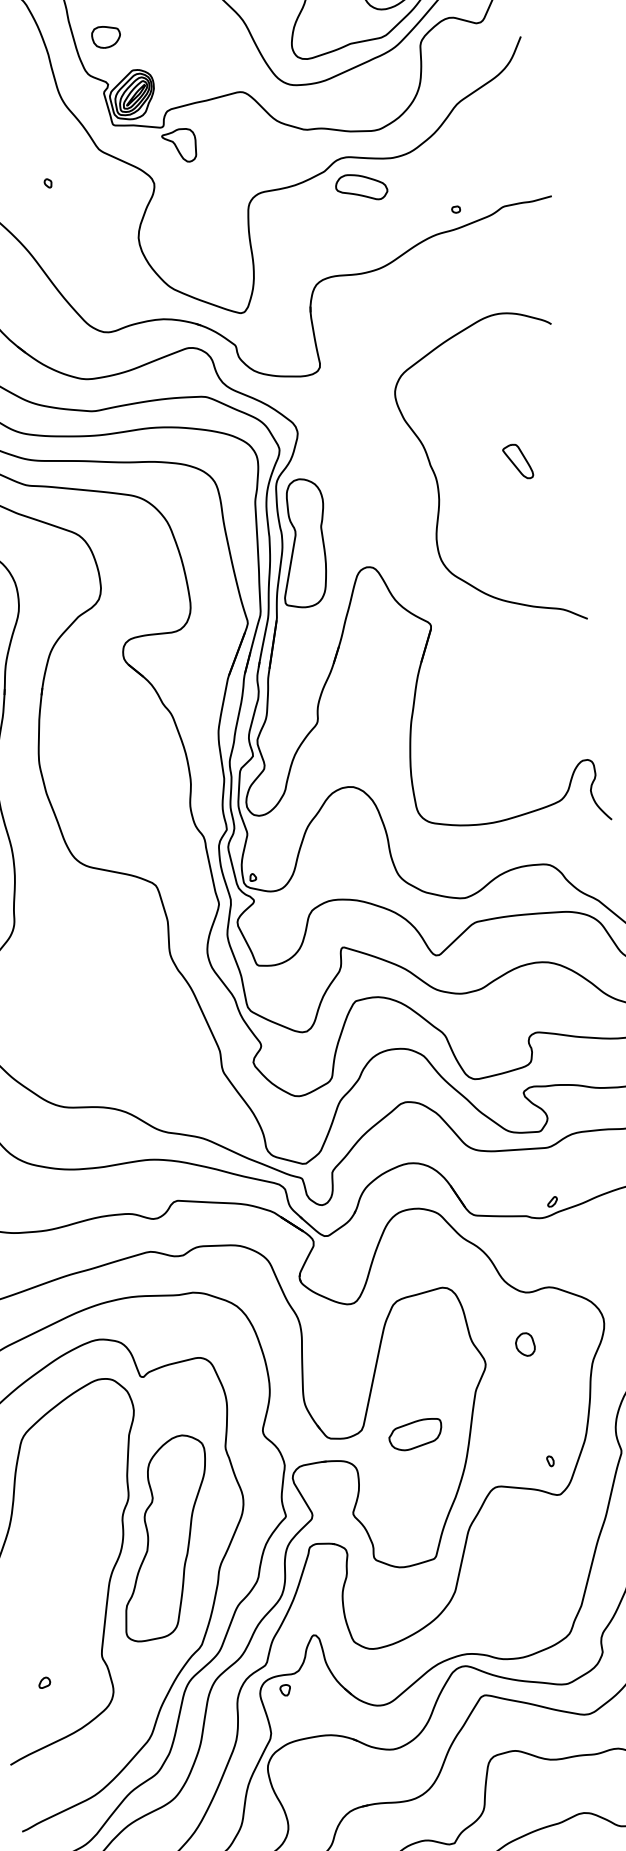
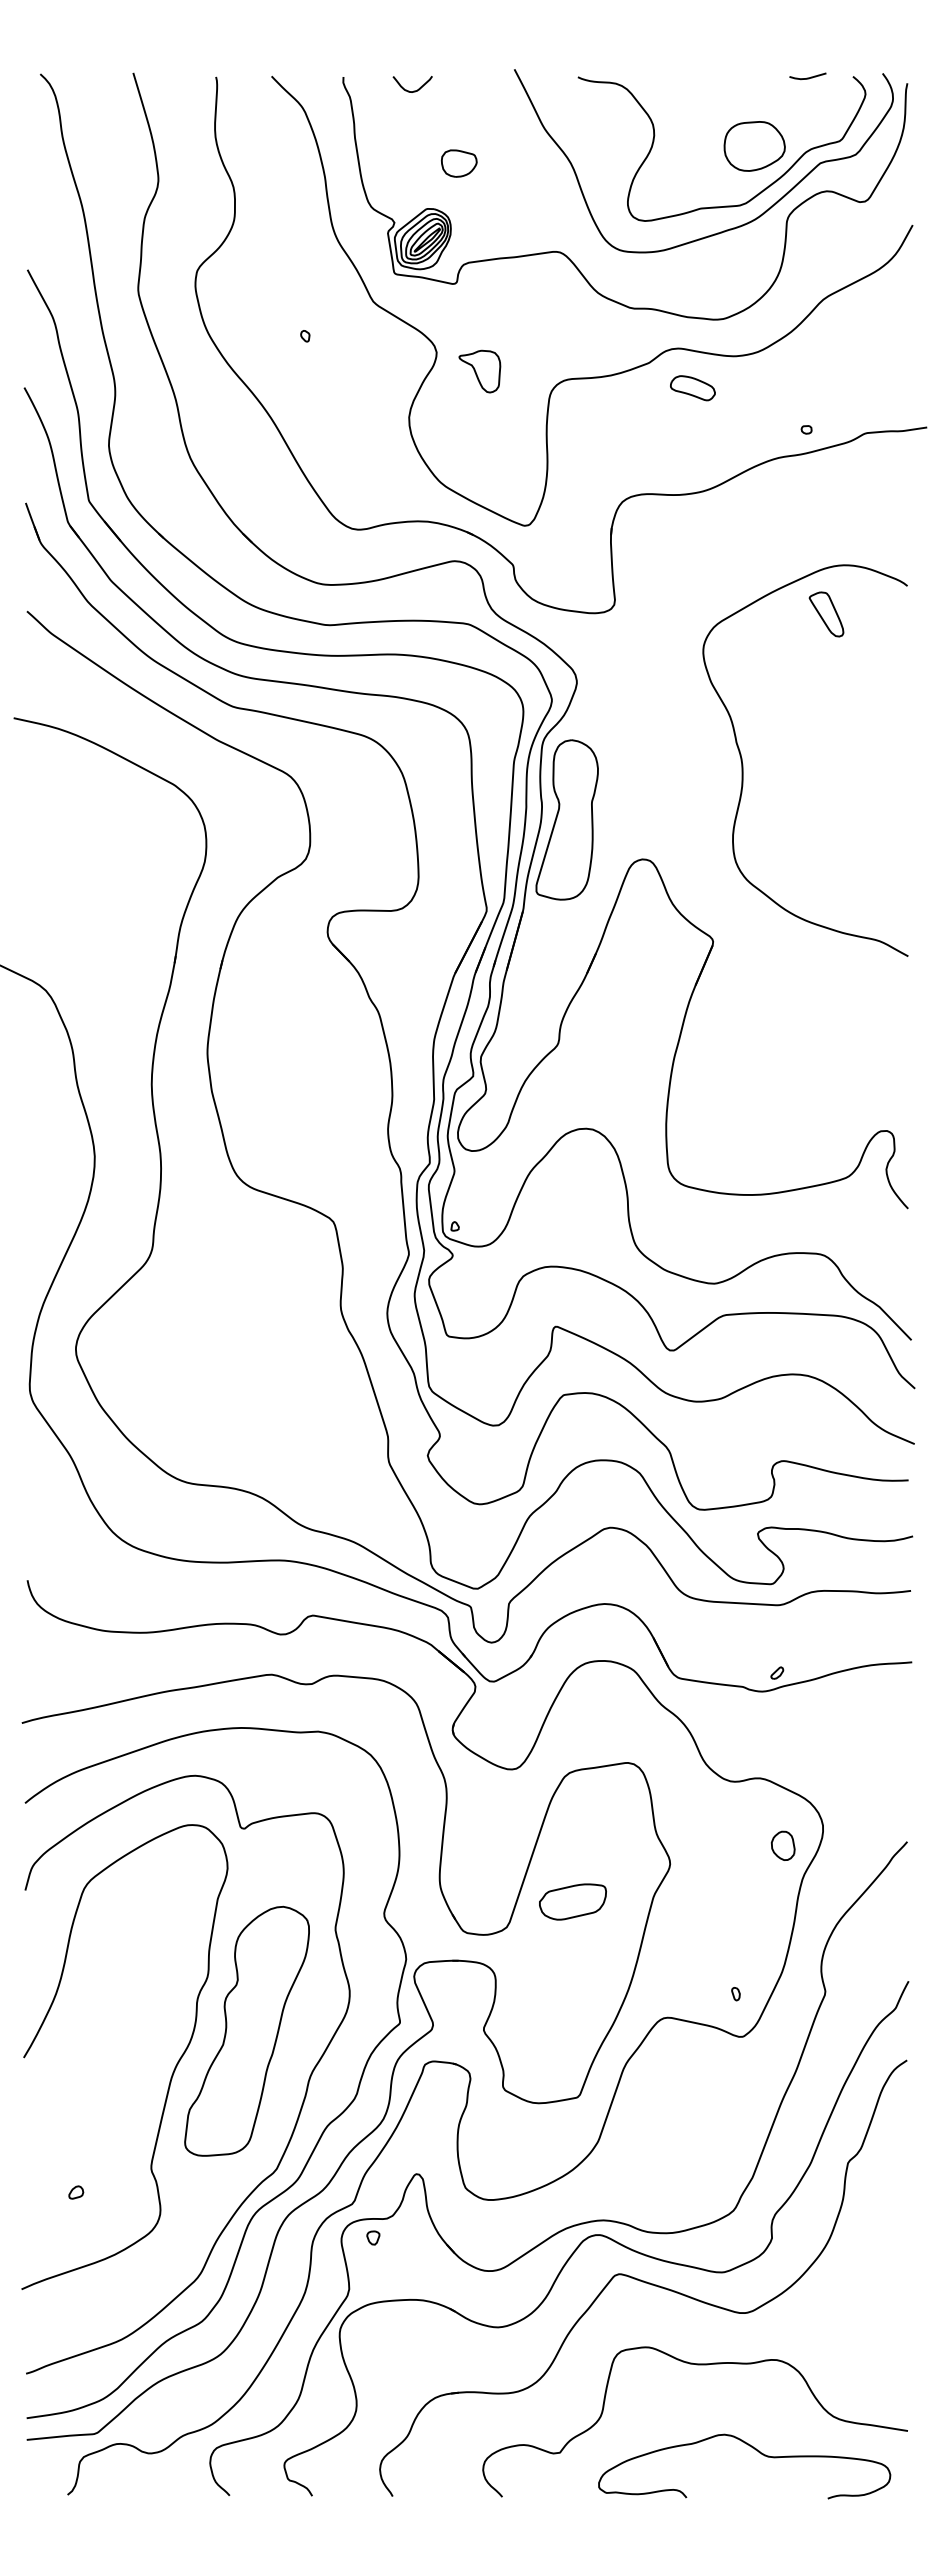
part: (105, 37) -> (458, 163), moved
part: (179, 145) -> (479, 371), moved
part: (361, 187) -> (692, 388), size x0.7
part: (518, 461) -> (826, 614), moved
part: (524, 1344) -> (782, 1845), moved
part: (415, 1434) -> (572, 1901), moved

